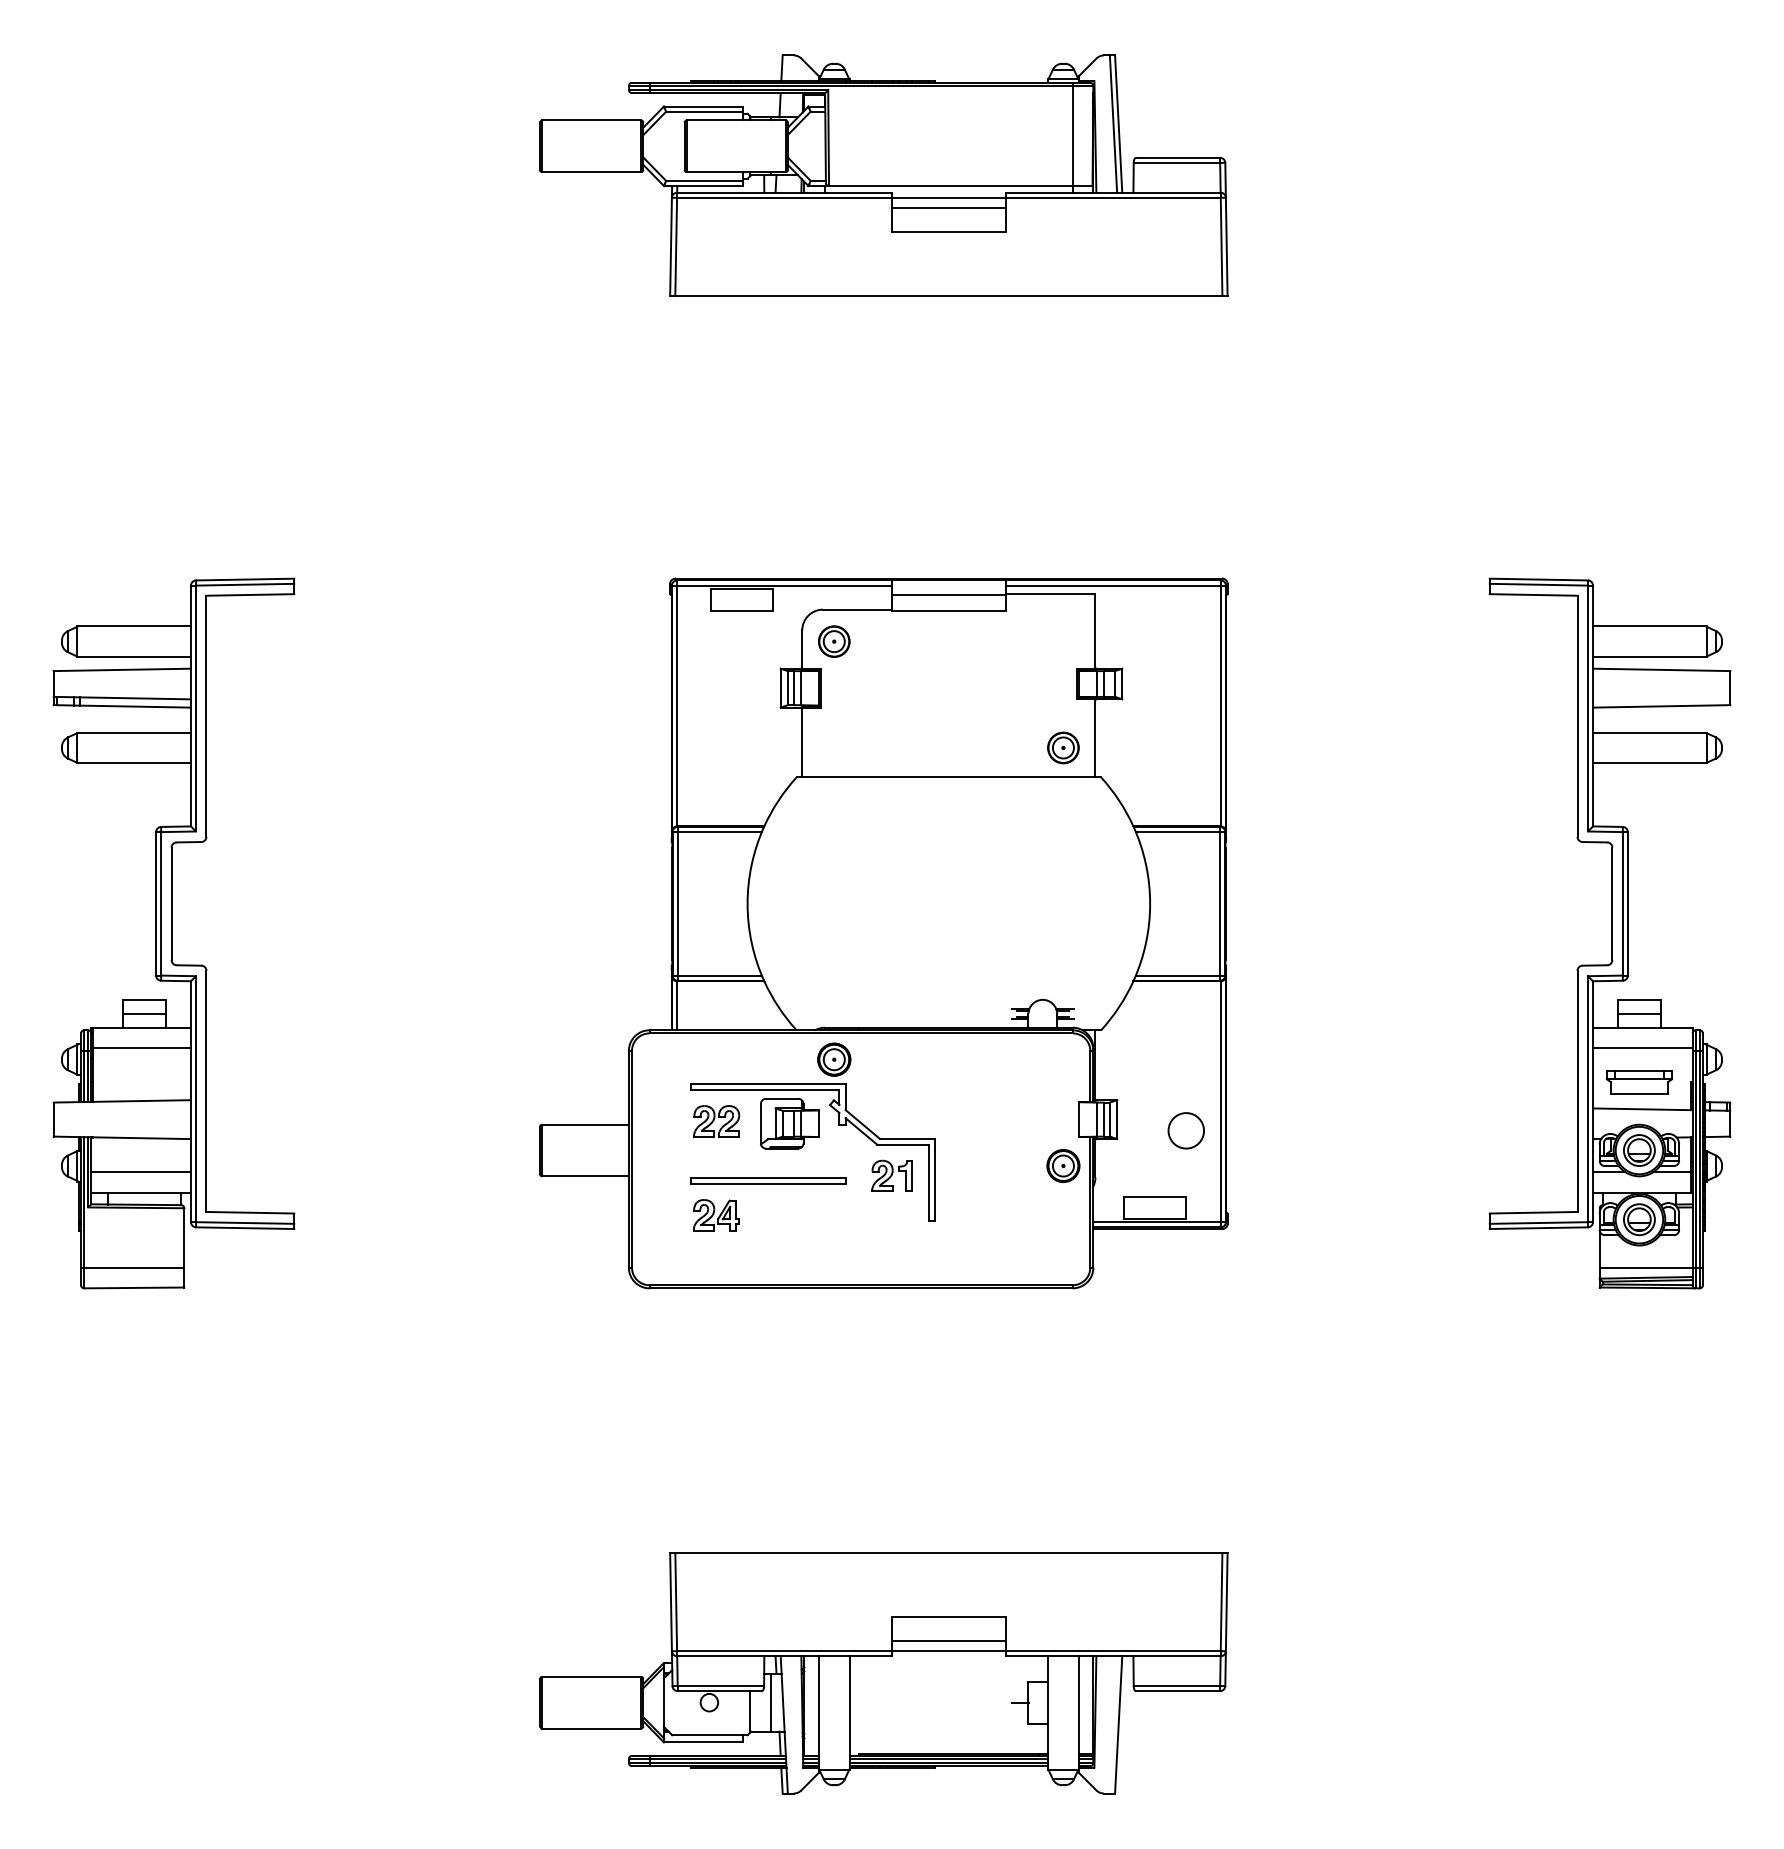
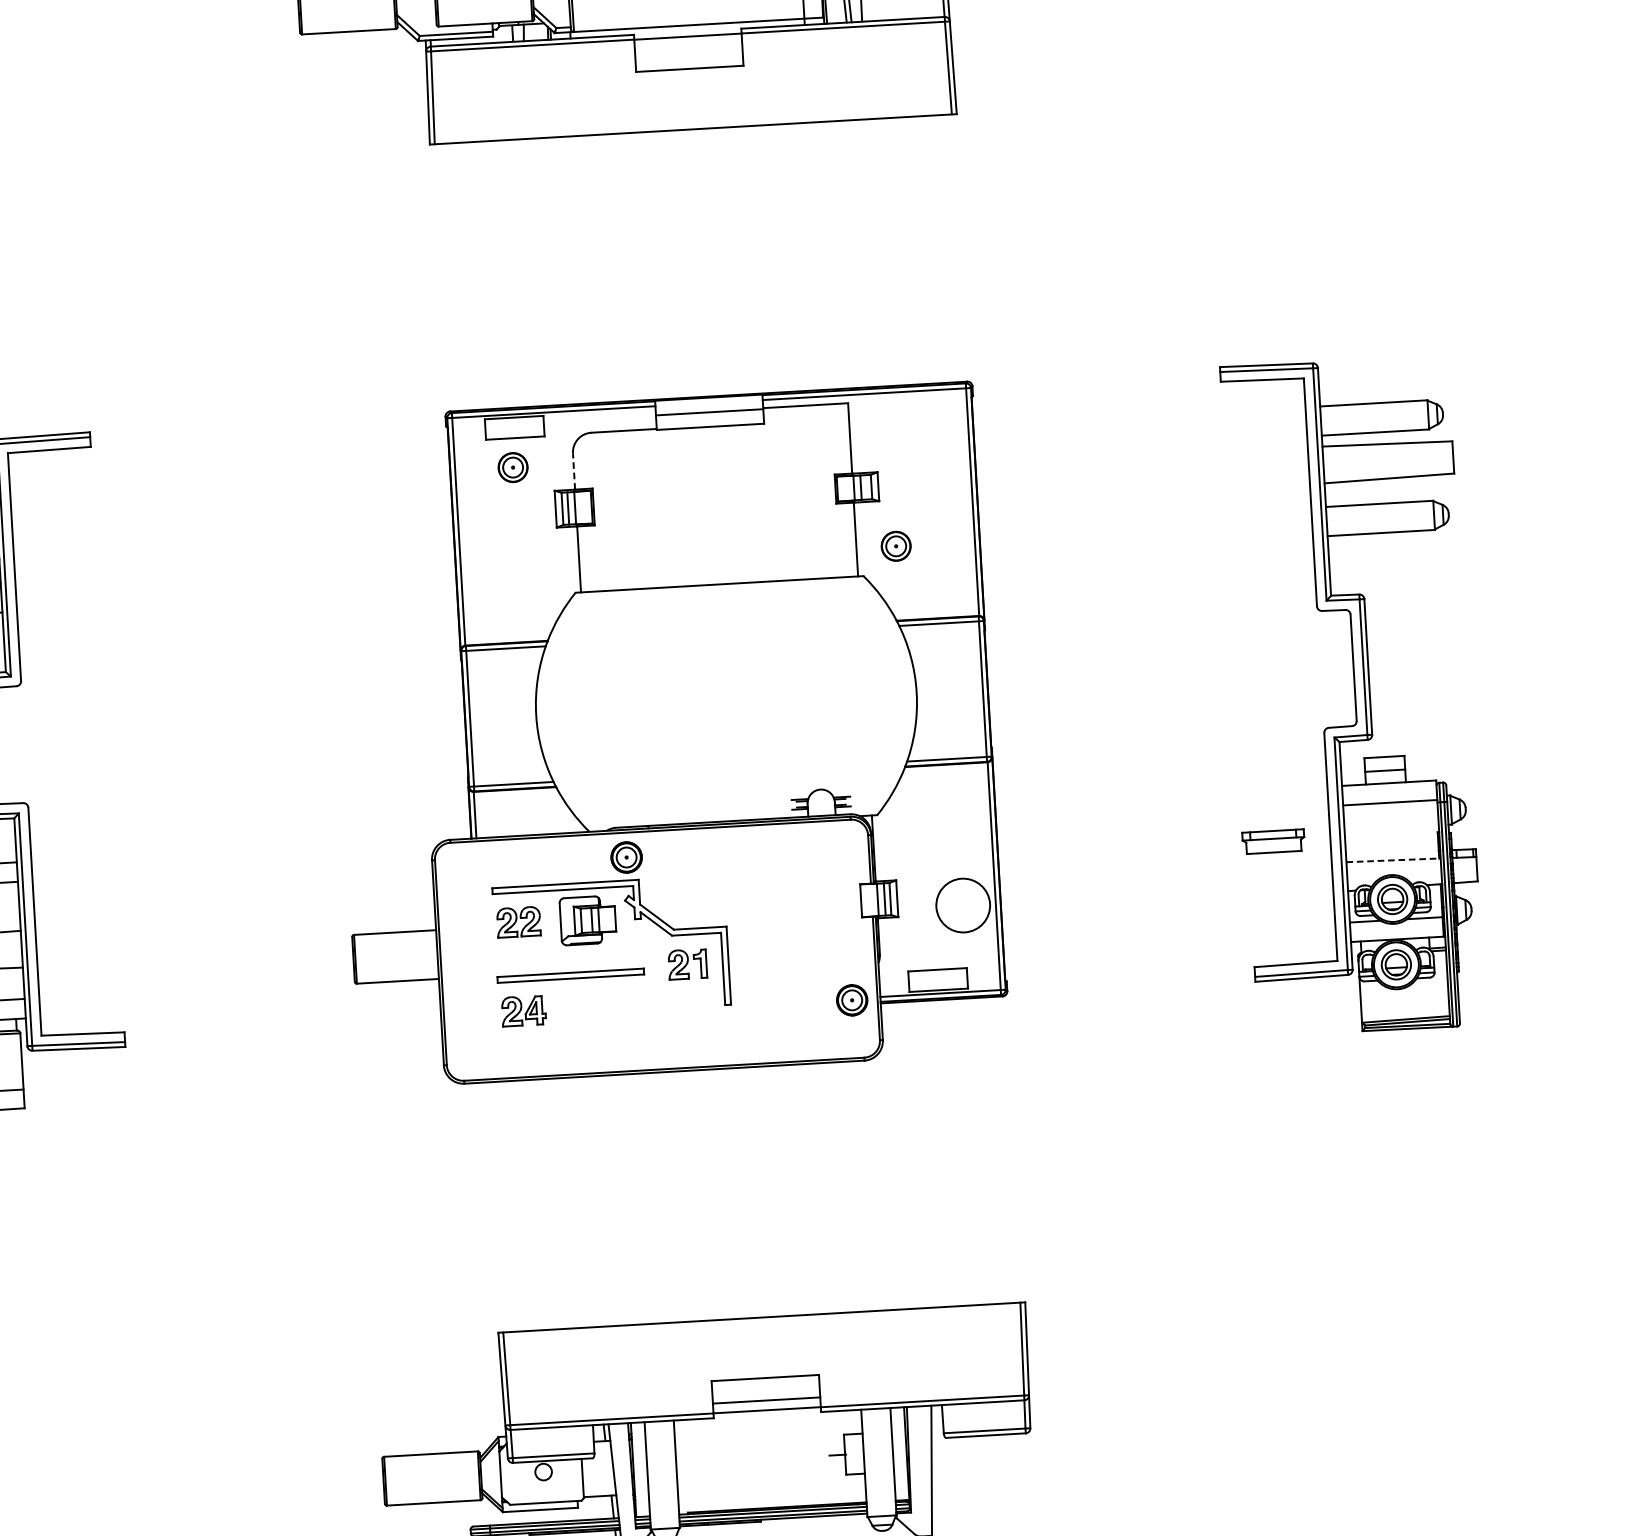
line: (948, 208) -> (688, 46), removed
part: (834, 641) -> (513, 467), moved
line: (802, 649) -> (574, 471), solid -> dashed
part: (1063, 747) -> (896, 545), moved
part: (1638, 1082) -> (1272, 841), moved
line: (1642, 1109) -> (1393, 860), solid -> dashed
circle: (1186, 1130) -> (963, 905), size x1.6
part: (1063, 1165) -> (852, 999), moved
line: (1650, 1267) -> (1409, 1009), removed
line: (770, 1702) -> (601, 1468), removed

